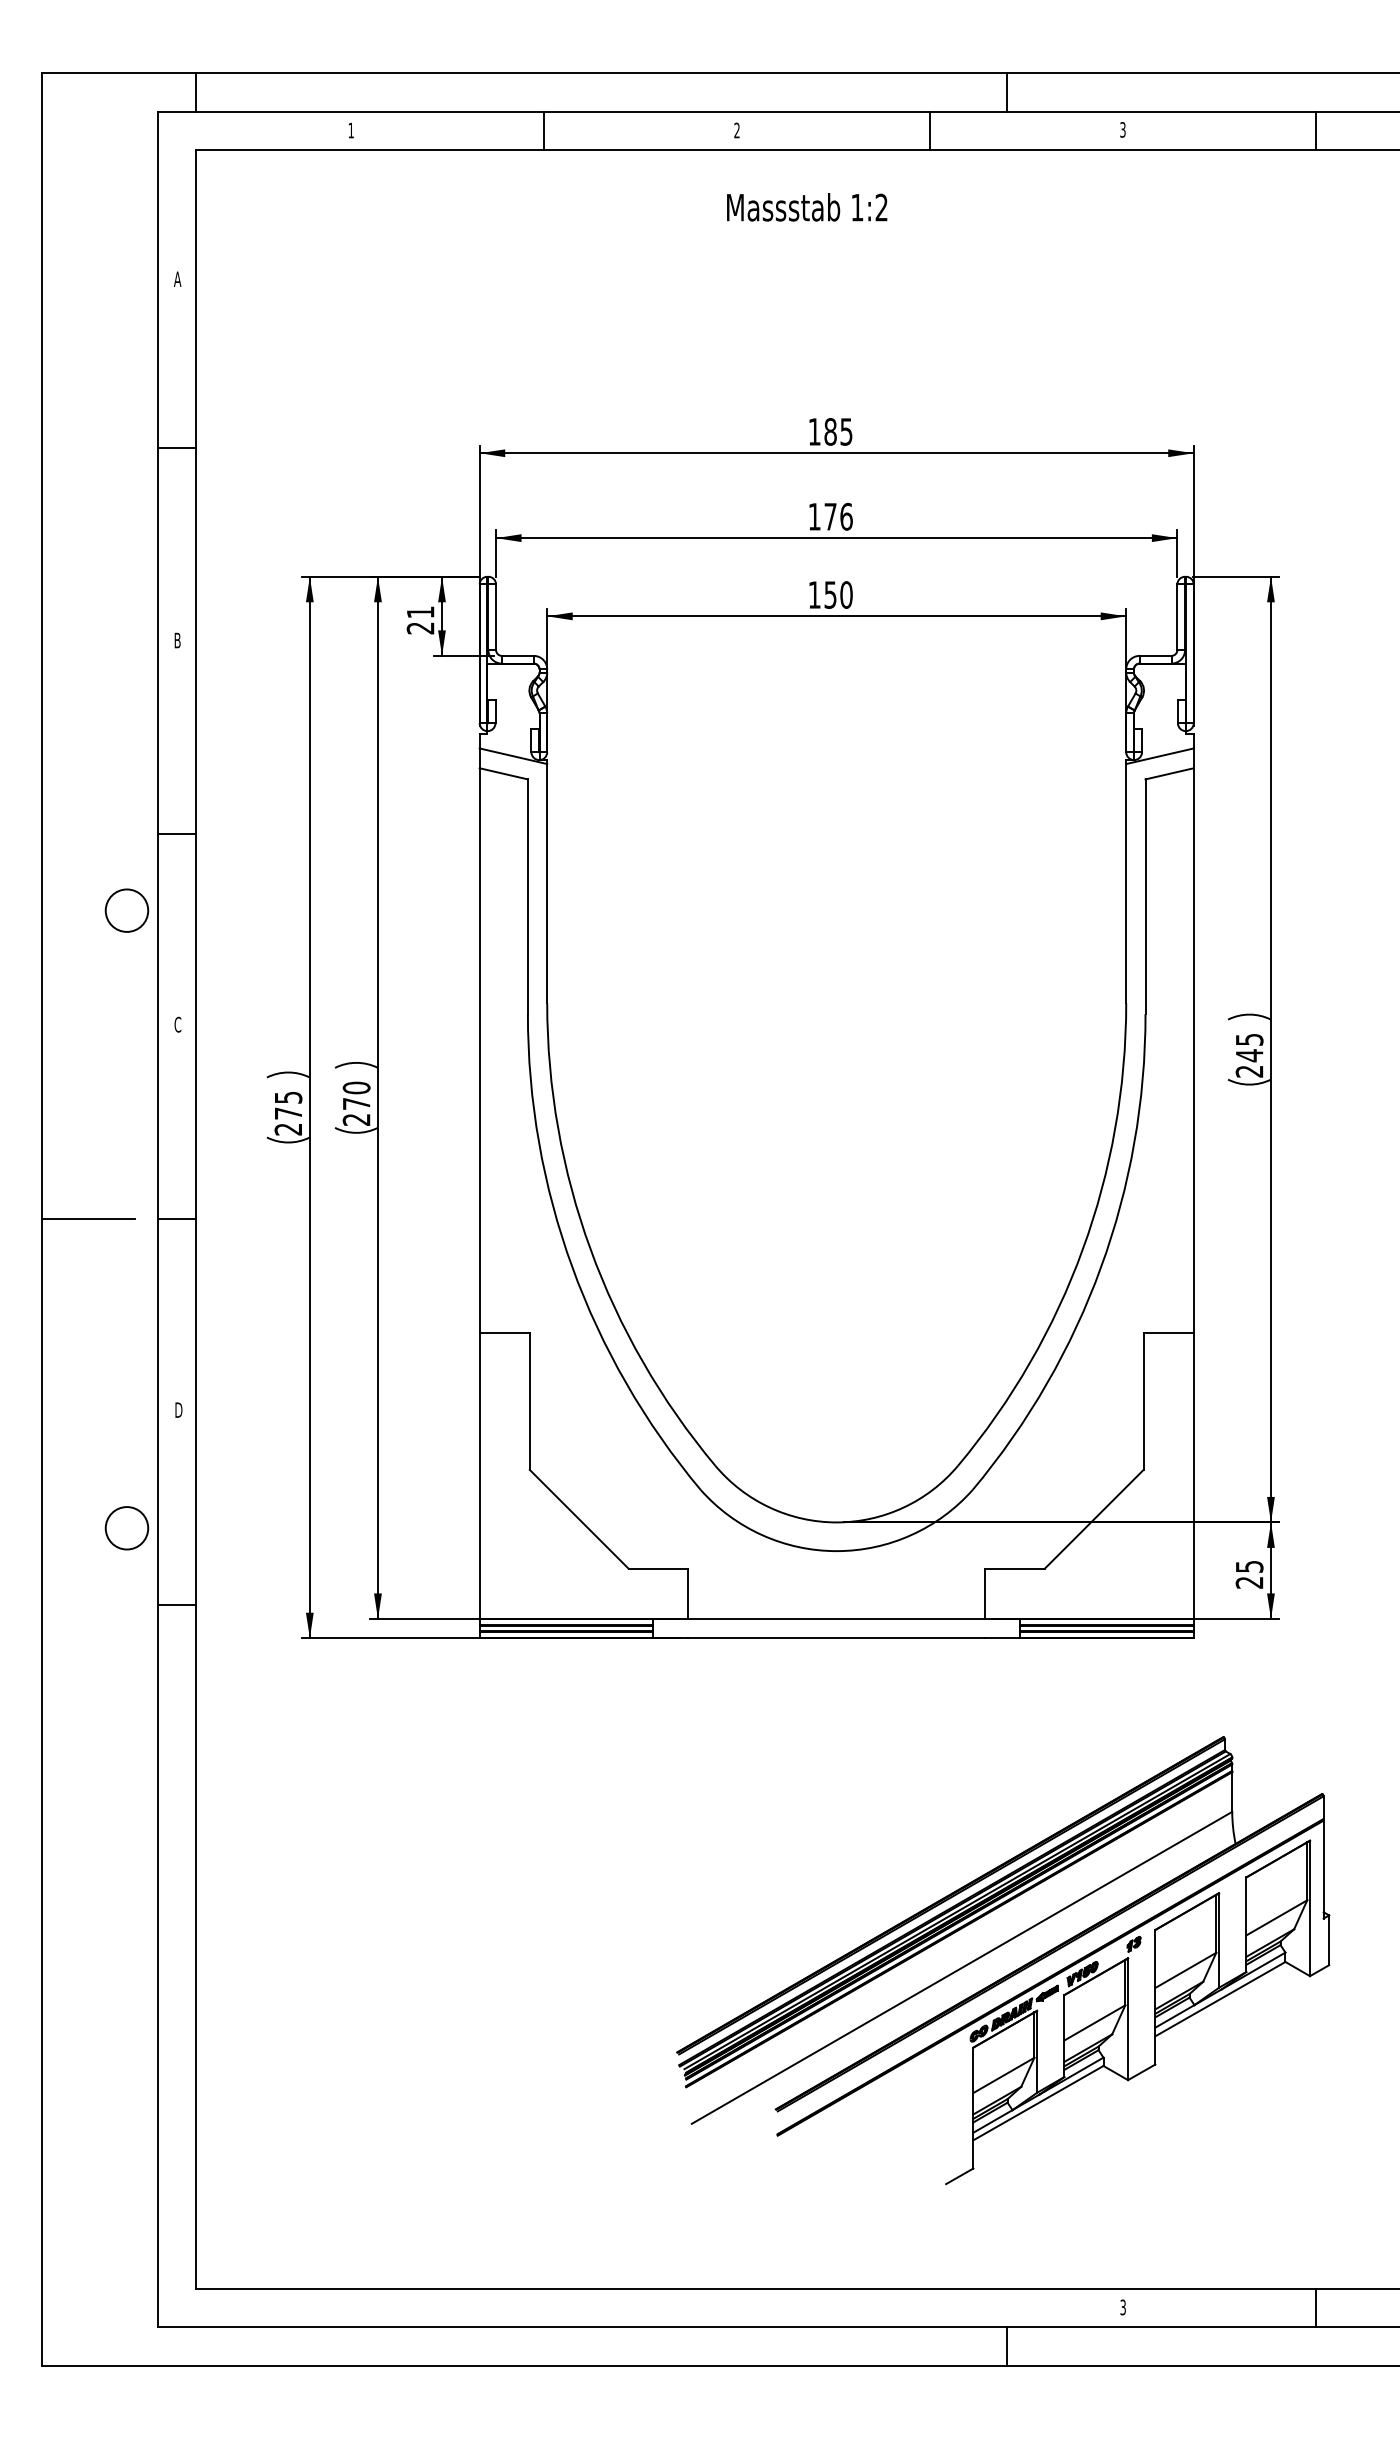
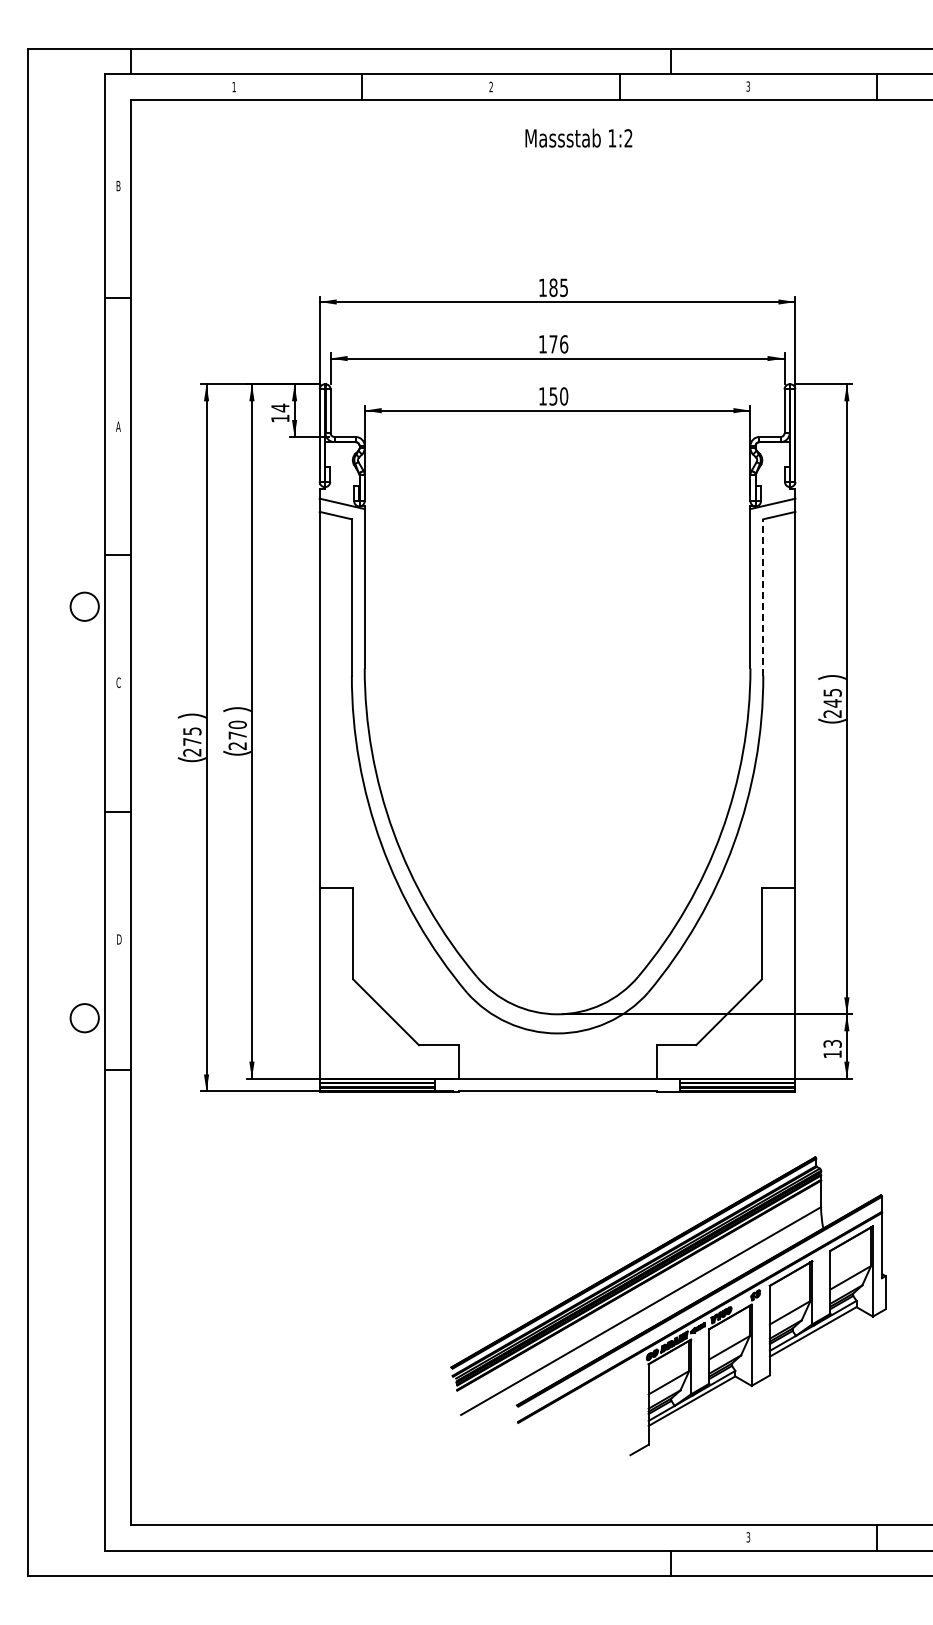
text: (806, 206) -> (578, 137), moved
text: (177, 279) -> (118, 186), A -> B
text: (420, 619) -> (280, 412), 21 -> 14
text: (177, 640) -> (118, 426), B -> A
line: (1145, 895) -> (763, 596), solid -> dashed
line: (87, 1219) -> (58, 812), removed
text: (1249, 1575) -> (832, 1049), 25 -> 13

